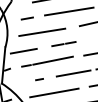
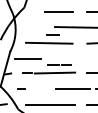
line: (26, 18) -> (52, 34), moved
line: (63, 44) -> (59, 64), moved
line: (39, 78) -> (21, 88), moved

